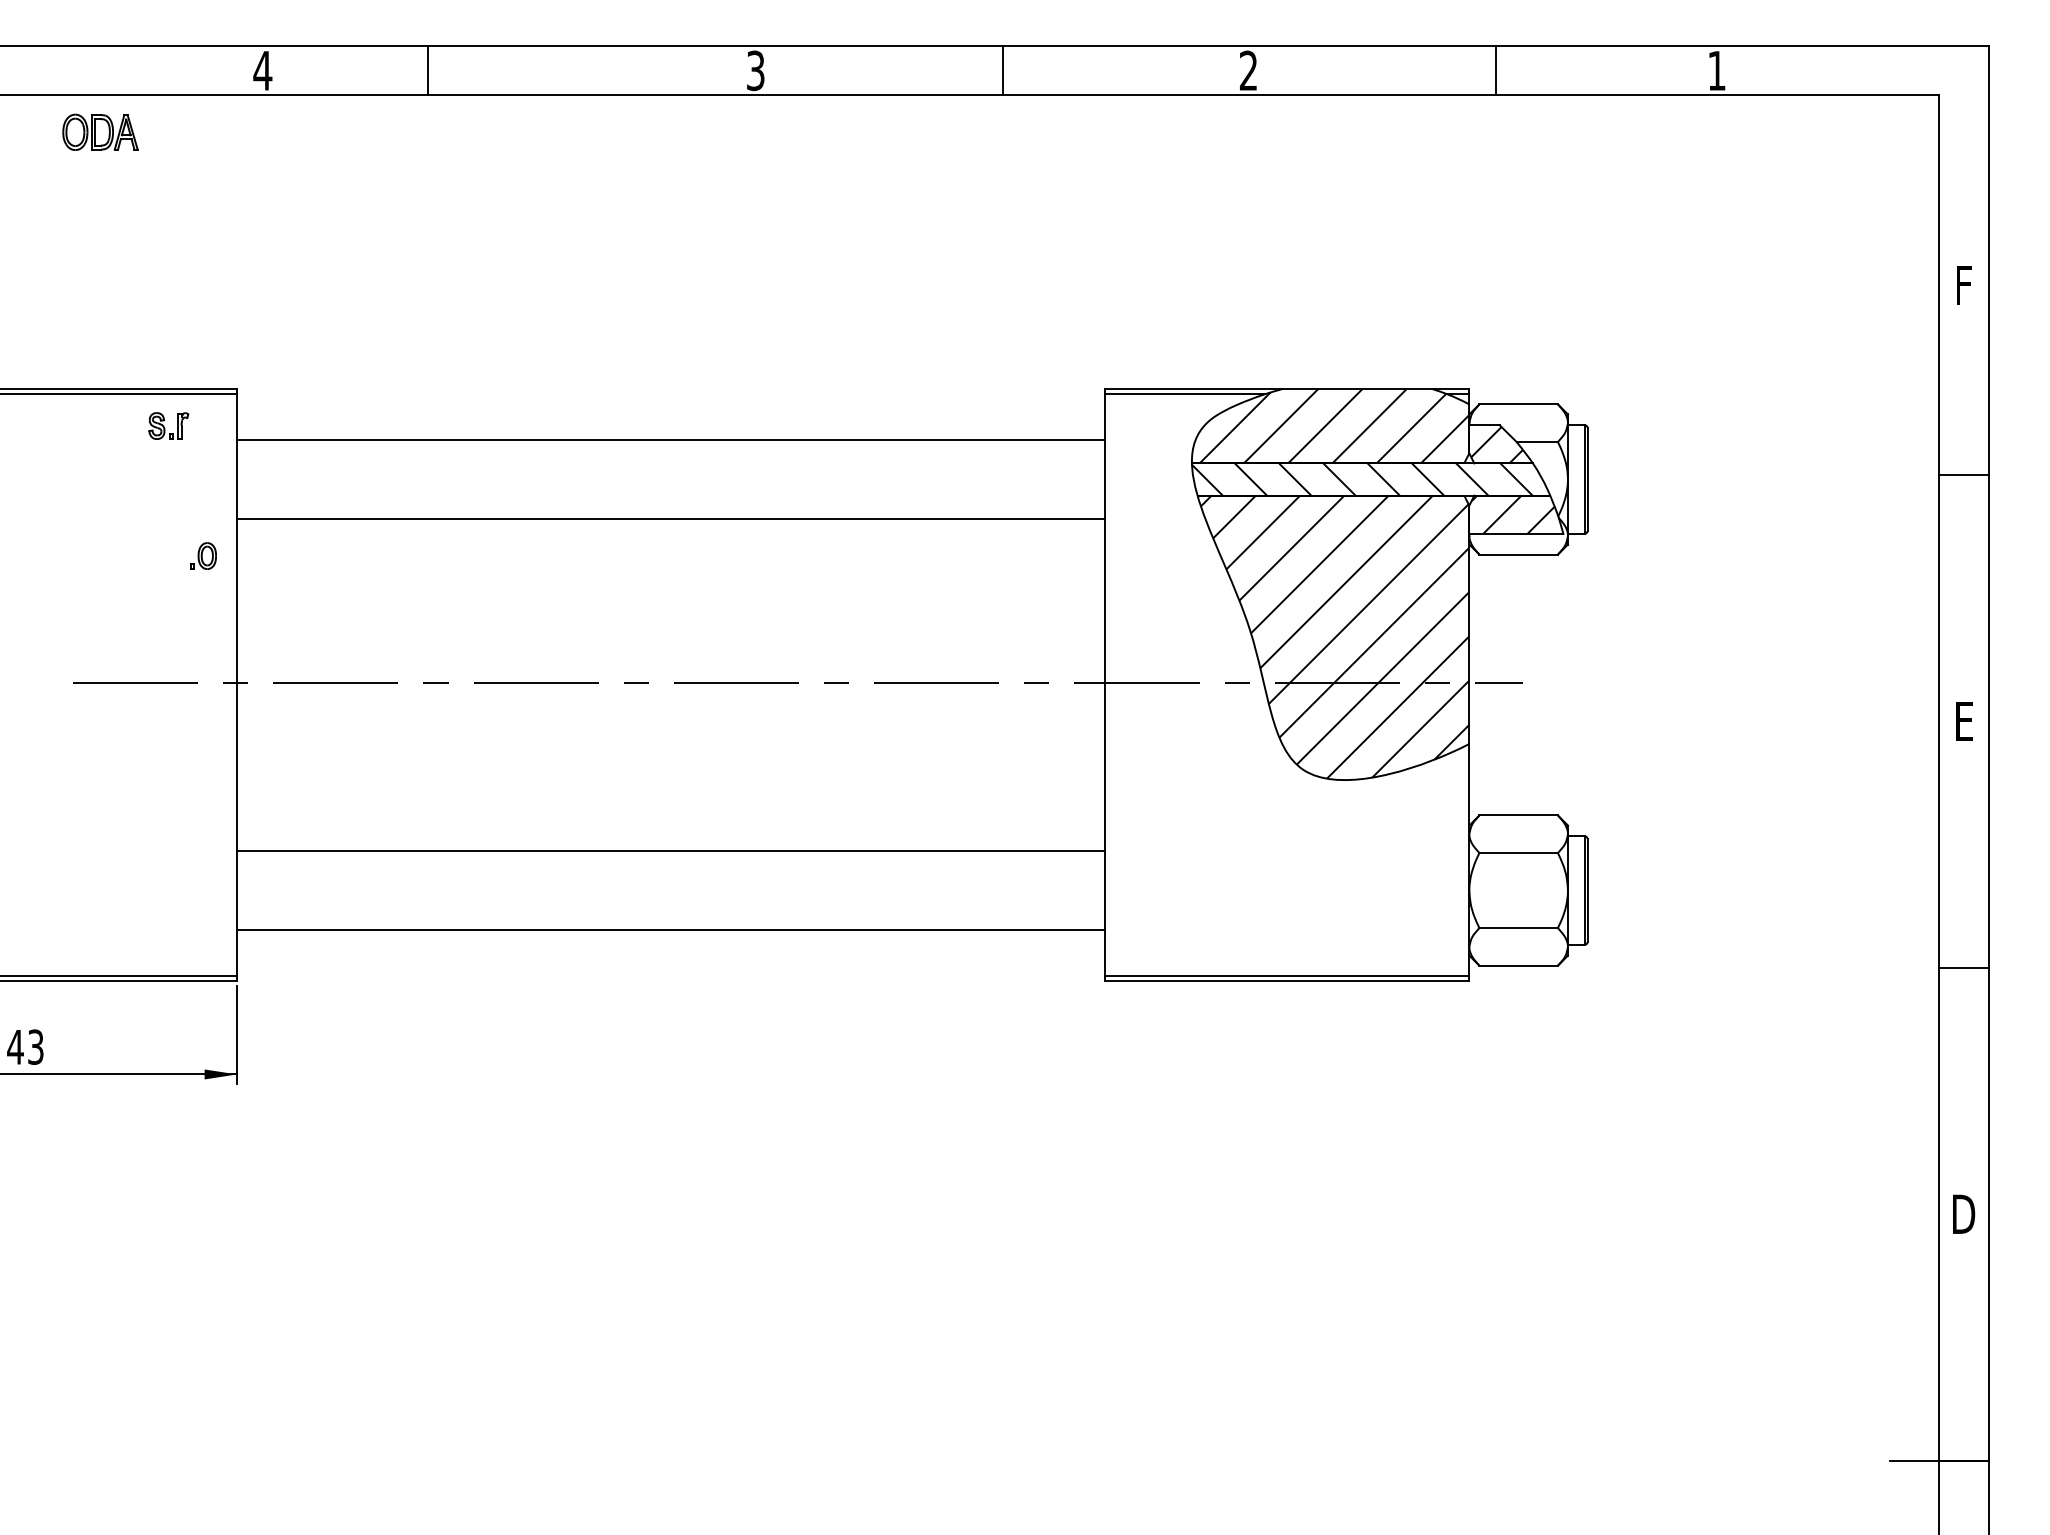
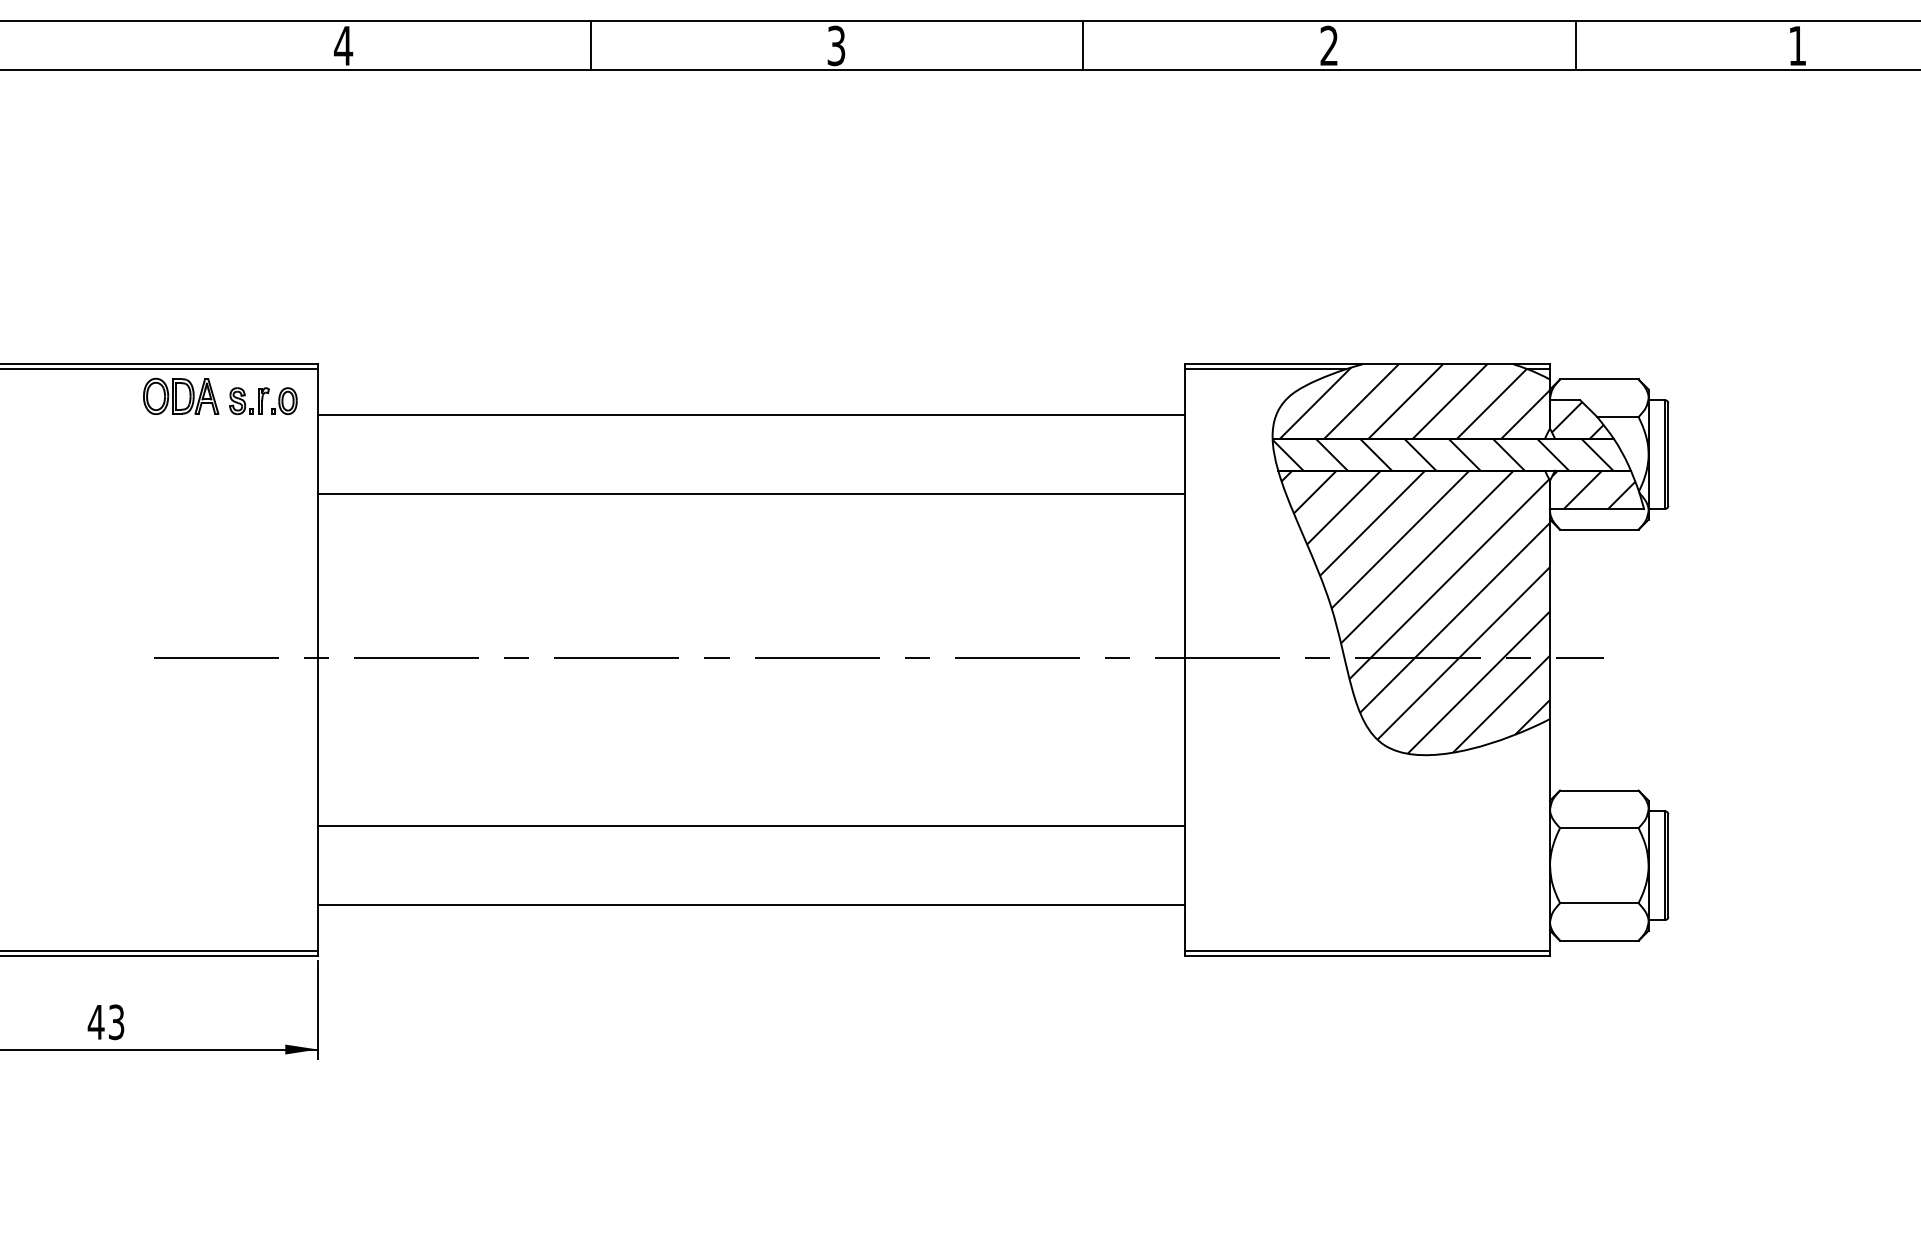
line: (427, 70) -> (590, 45), moved
part: (100, 131) -> (181, 395), moved
part: (203, 555) -> (284, 400), moved

